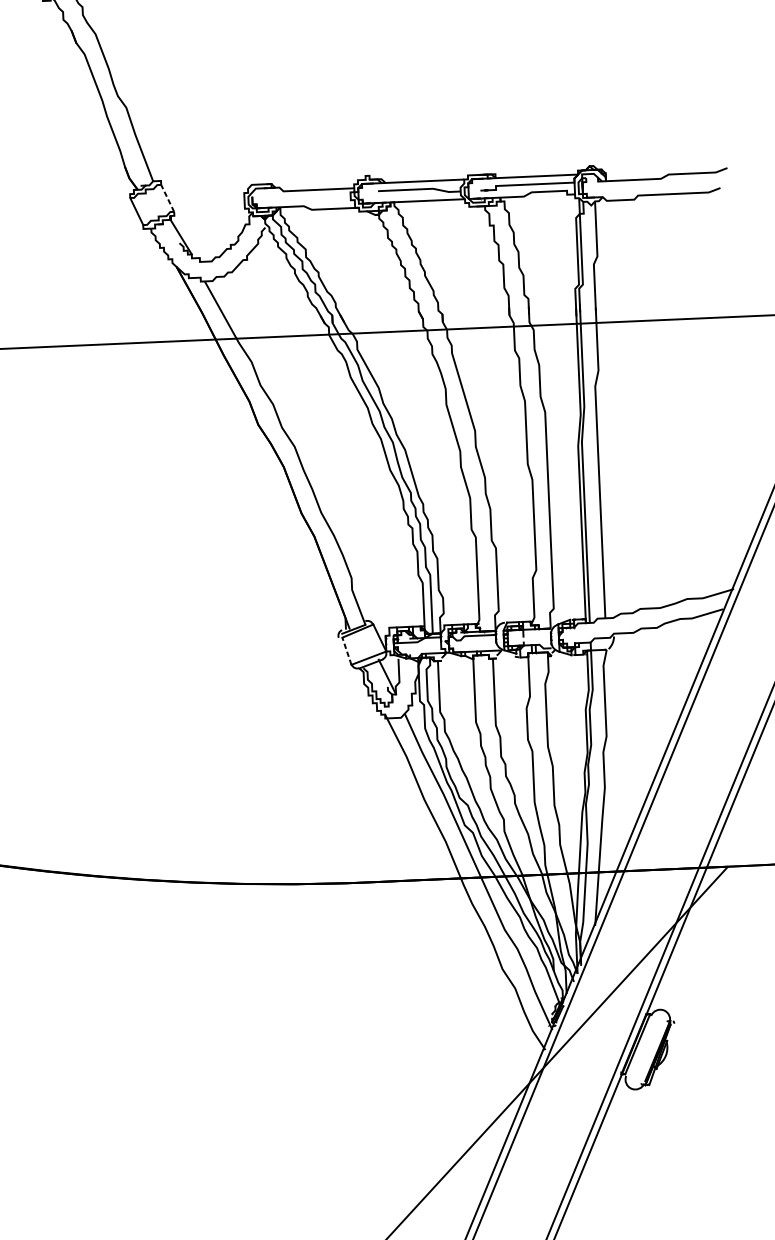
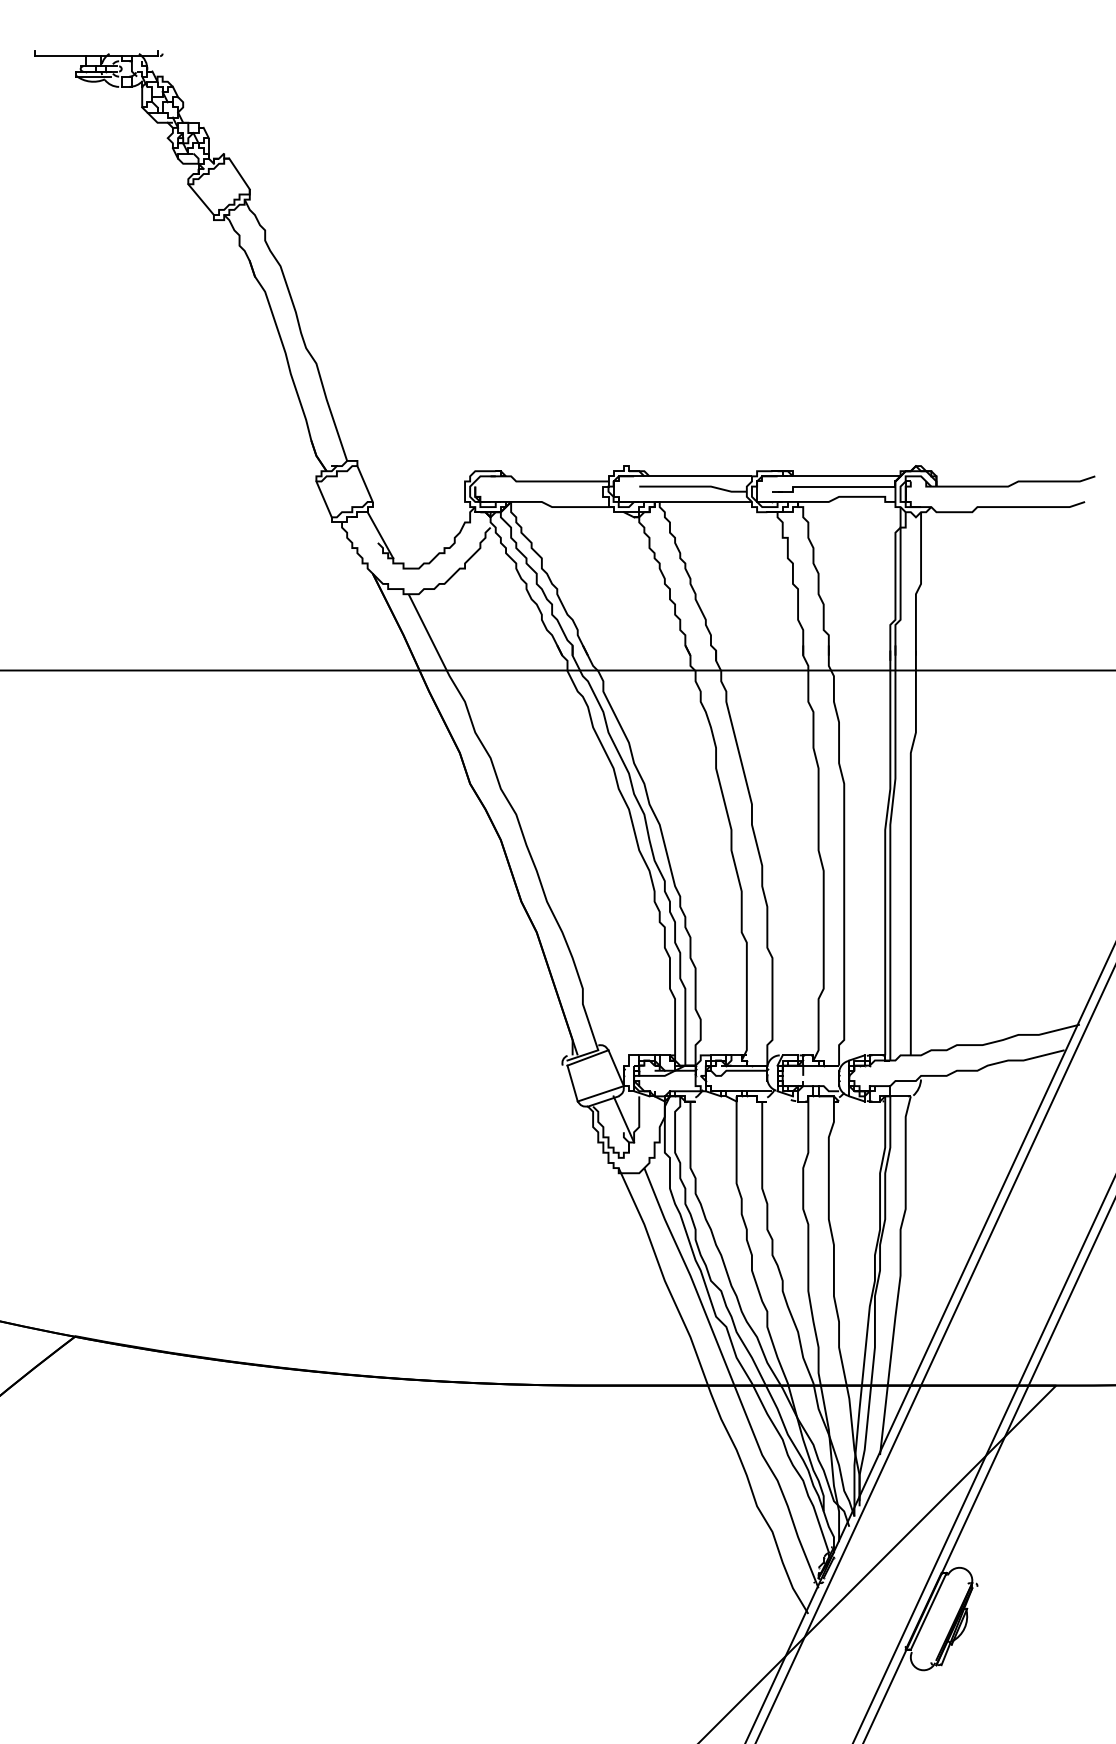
line: (168, 198) -> (365, 484), dashed -> solid
line: (346, 651) -> (572, 1083), dashed -> solid

